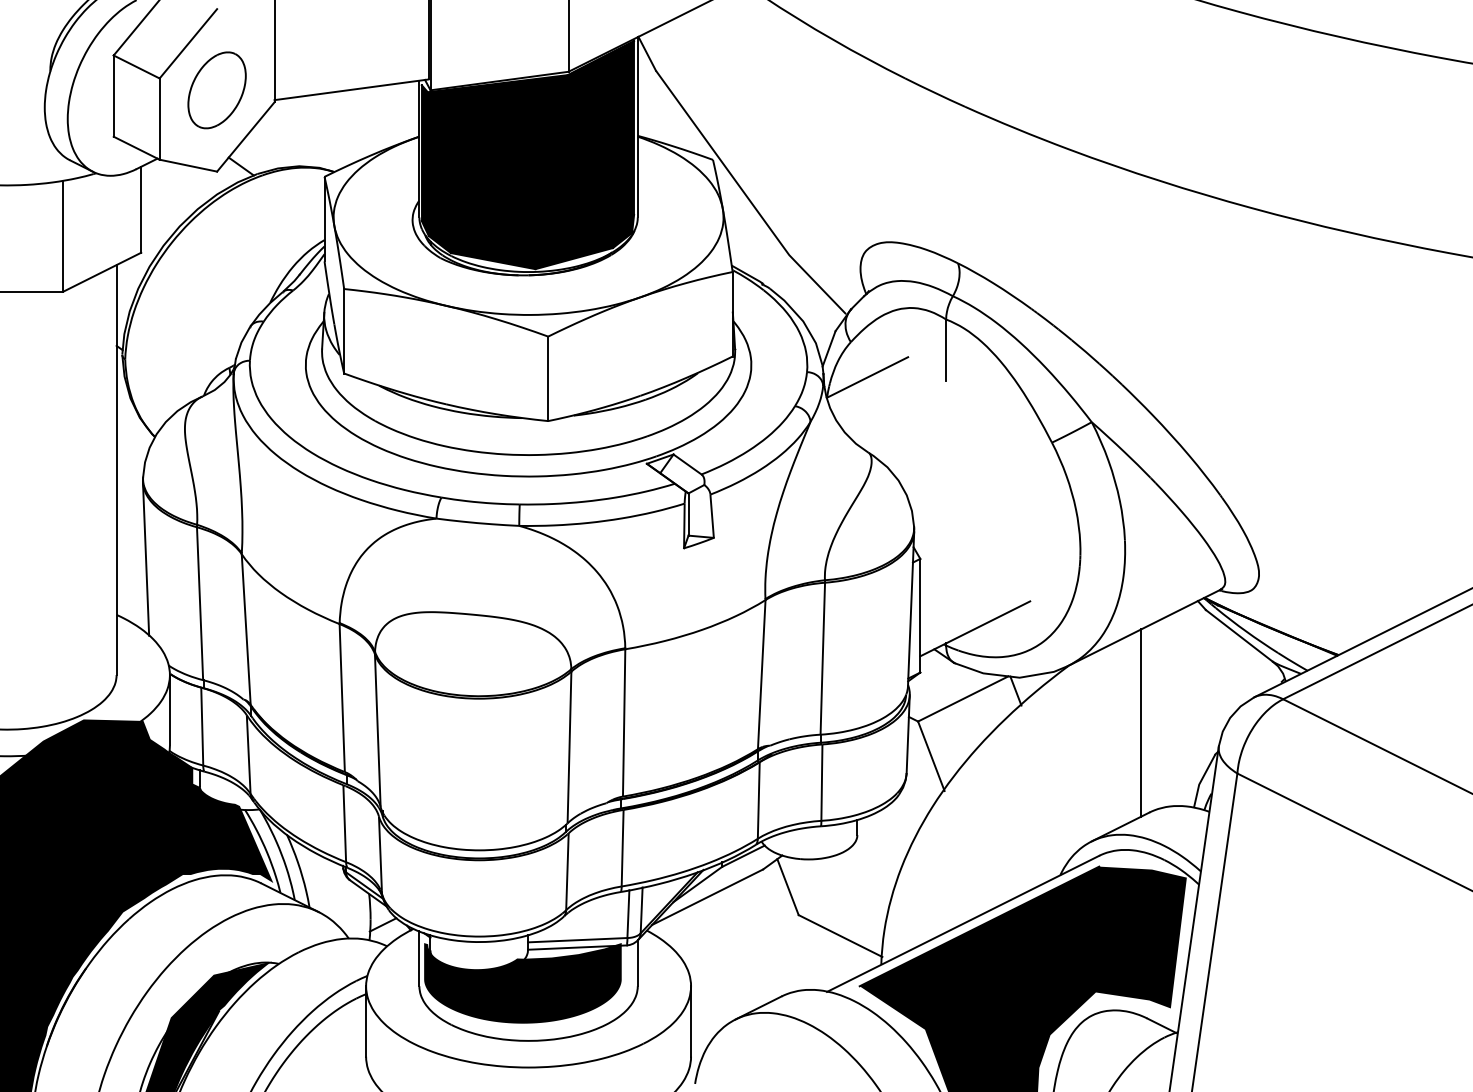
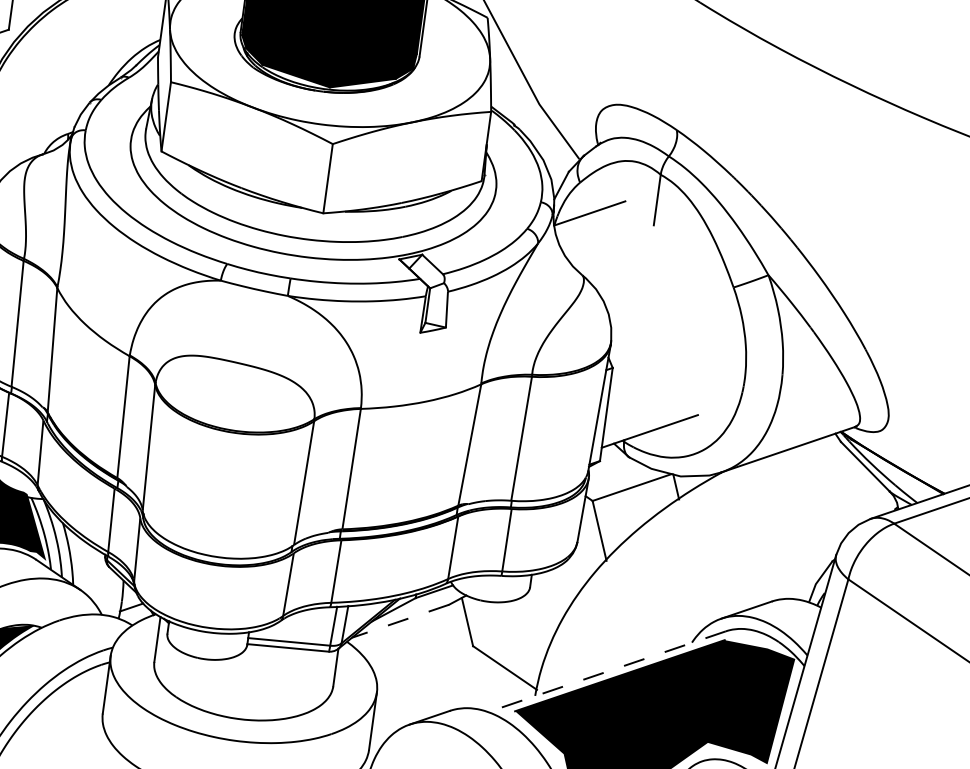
line: (1141, 722) -> (775, 526), removed
line: (707, 897) -> (400, 621), solid -> dashed
line: (962, 924) -> (606, 672), solid -> dashed
fill: (522, 982) -> (239, 670), removed

